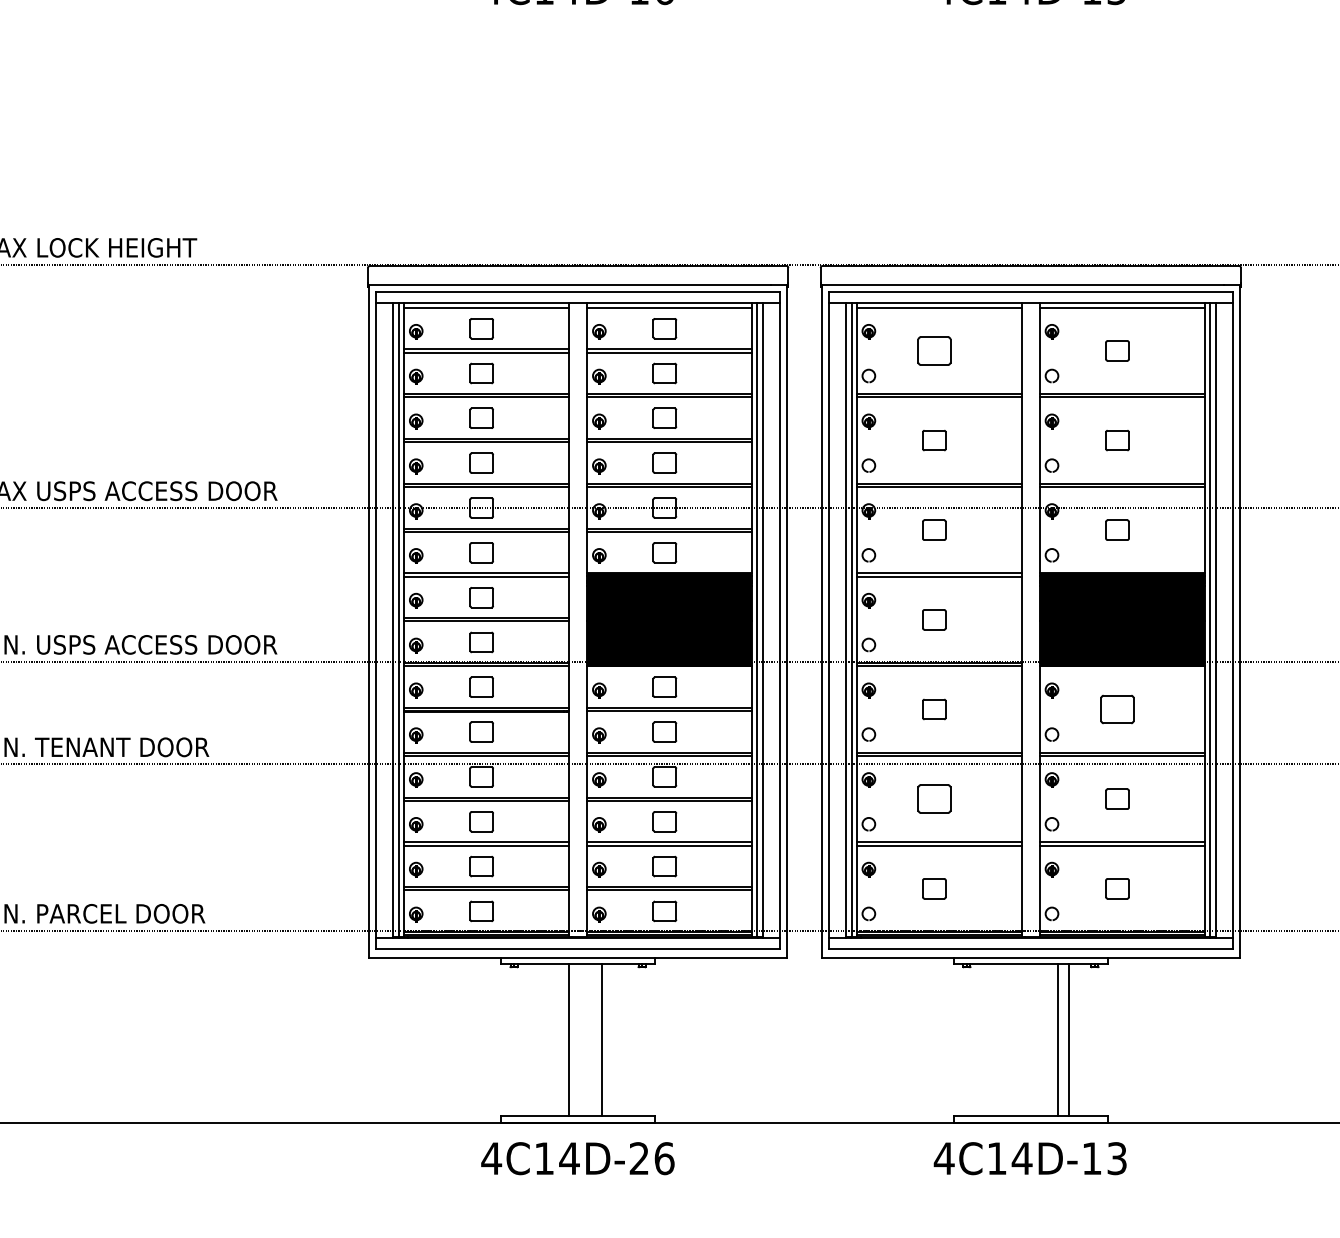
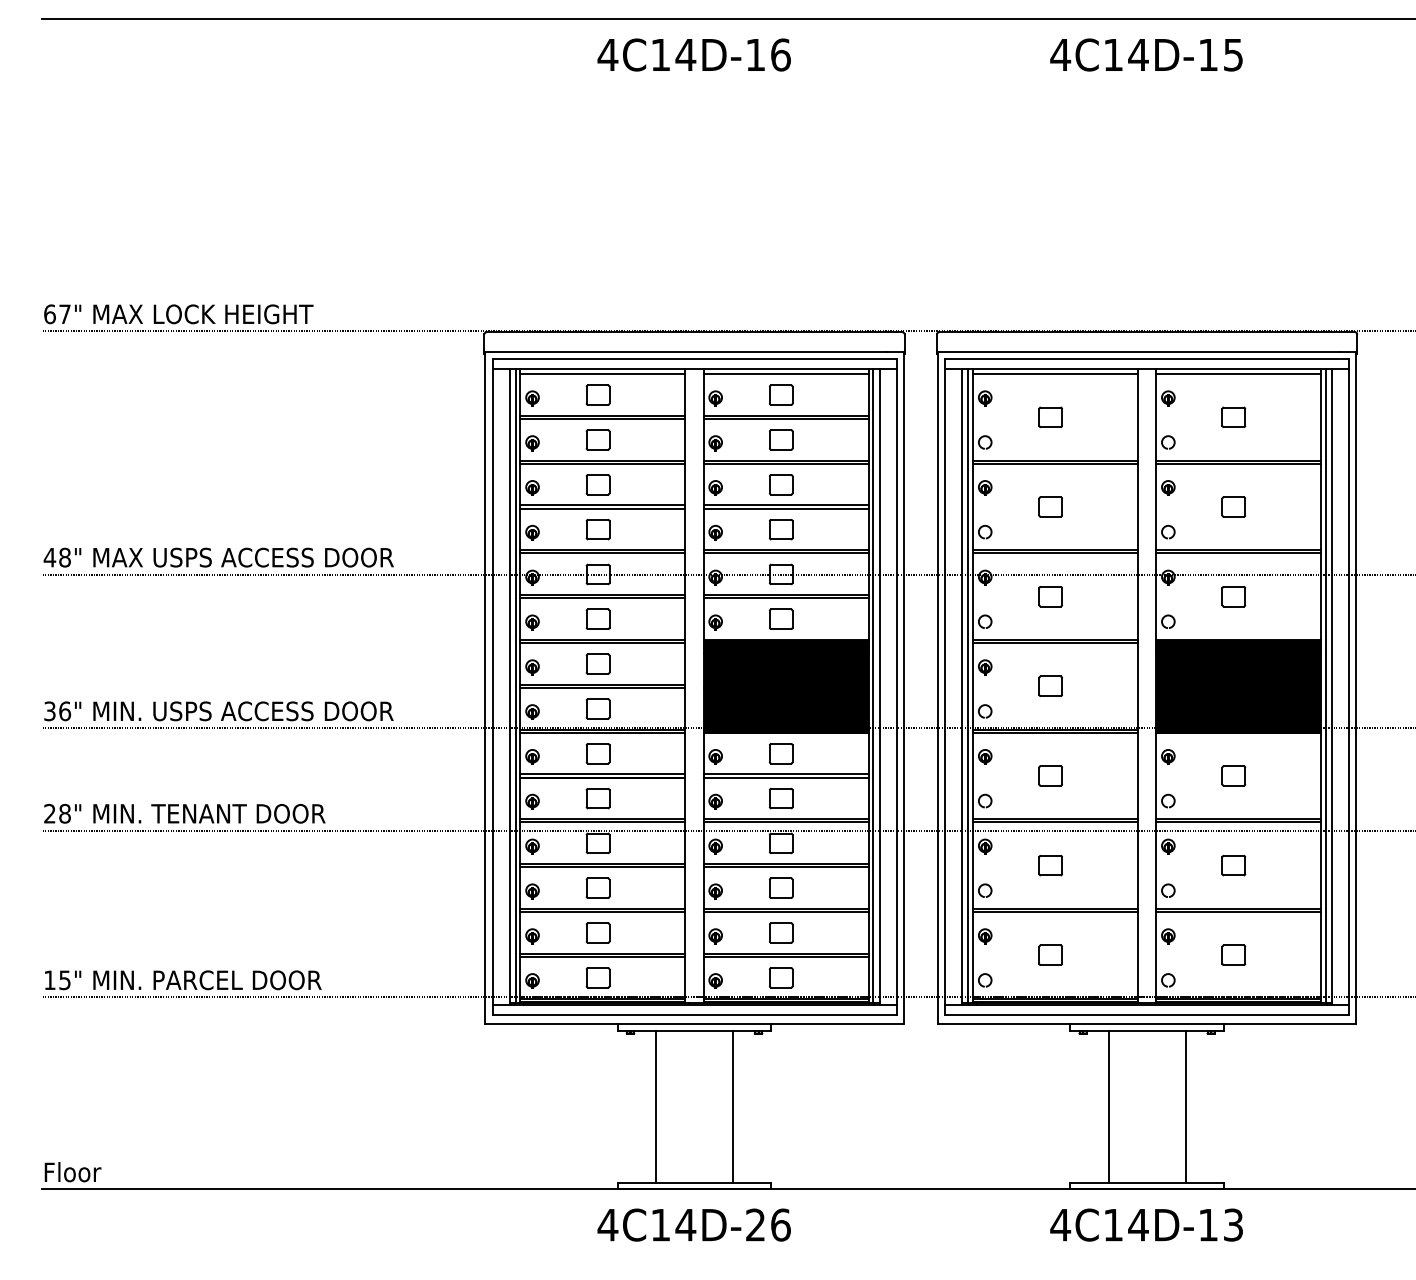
part: (934, 350) -> (1050, 416), size x0.71
part: (1117, 709) -> (1233, 775), size x0.71
part: (934, 799) -> (1050, 865), size x0.71
line: (568, 1040) -> (732, 1106), moved
line: (602, 1040) -> (656, 1106), moved
line: (1058, 1040) -> (1108, 1106), moved

